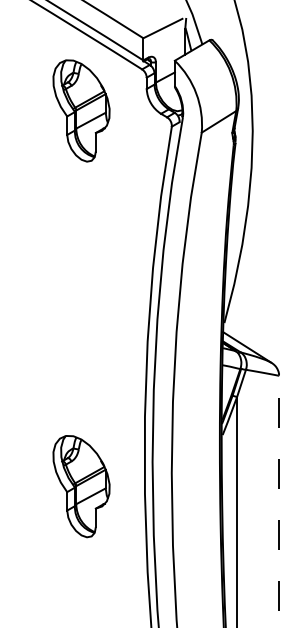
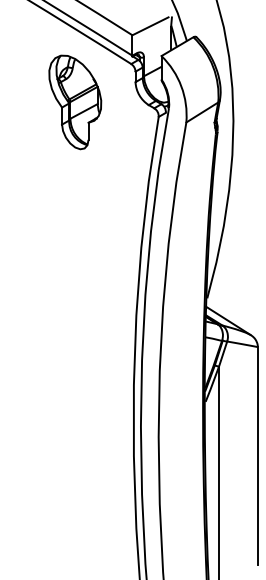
part: (81, 486) -> (75, 449), removed
line: (278, 493) -> (257, 455), dashed -> solid

